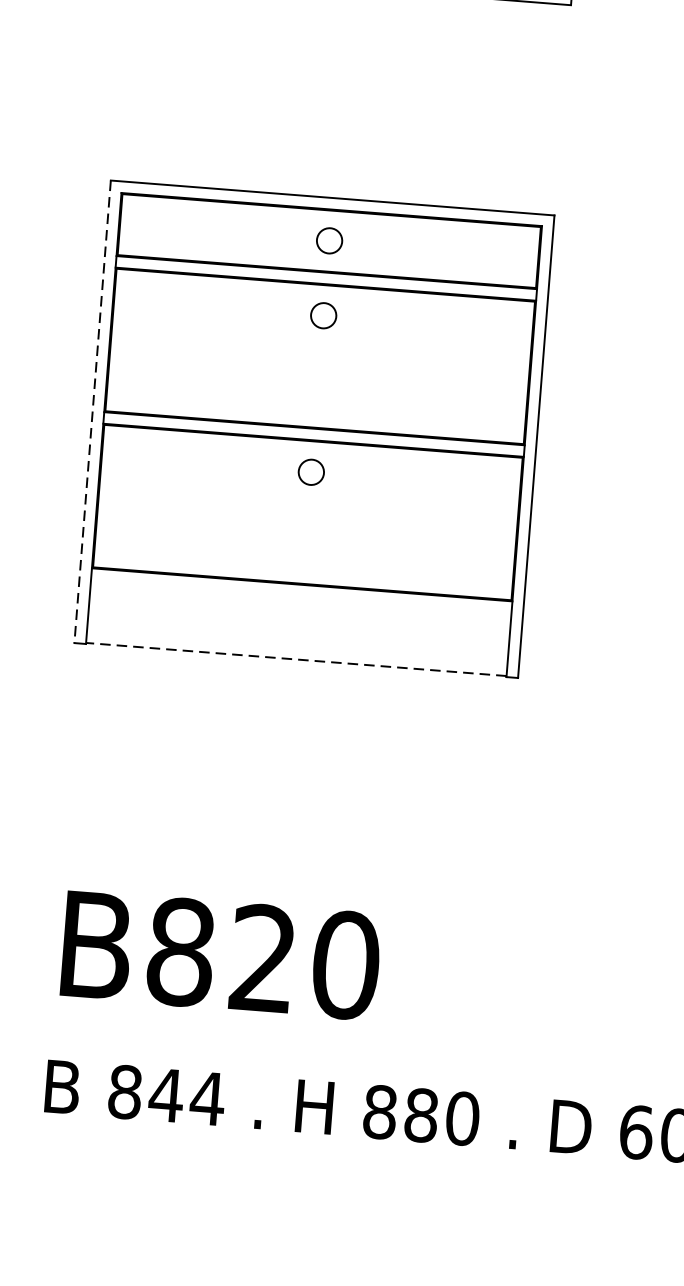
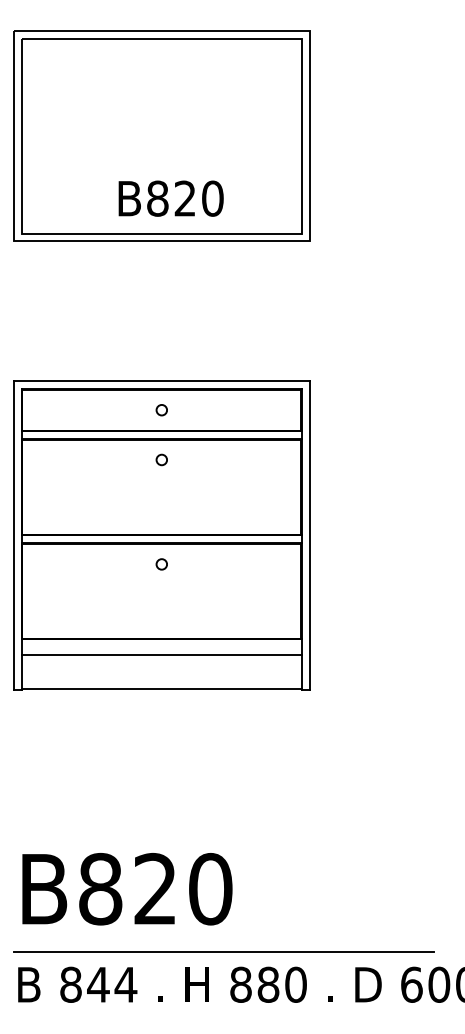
circle: (328, 241) -> (161, 410), size x0.62
circle: (322, 314) -> (161, 459), size x0.62
line: (91, 412) -> (13, 536), dashed -> solid
circle: (310, 472) -> (161, 564), size x0.62
line: (299, 607) -> (161, 654), added
line: (295, 659) -> (161, 689), dashed -> solid
line: (357, 1060) -> (223, 951), added

